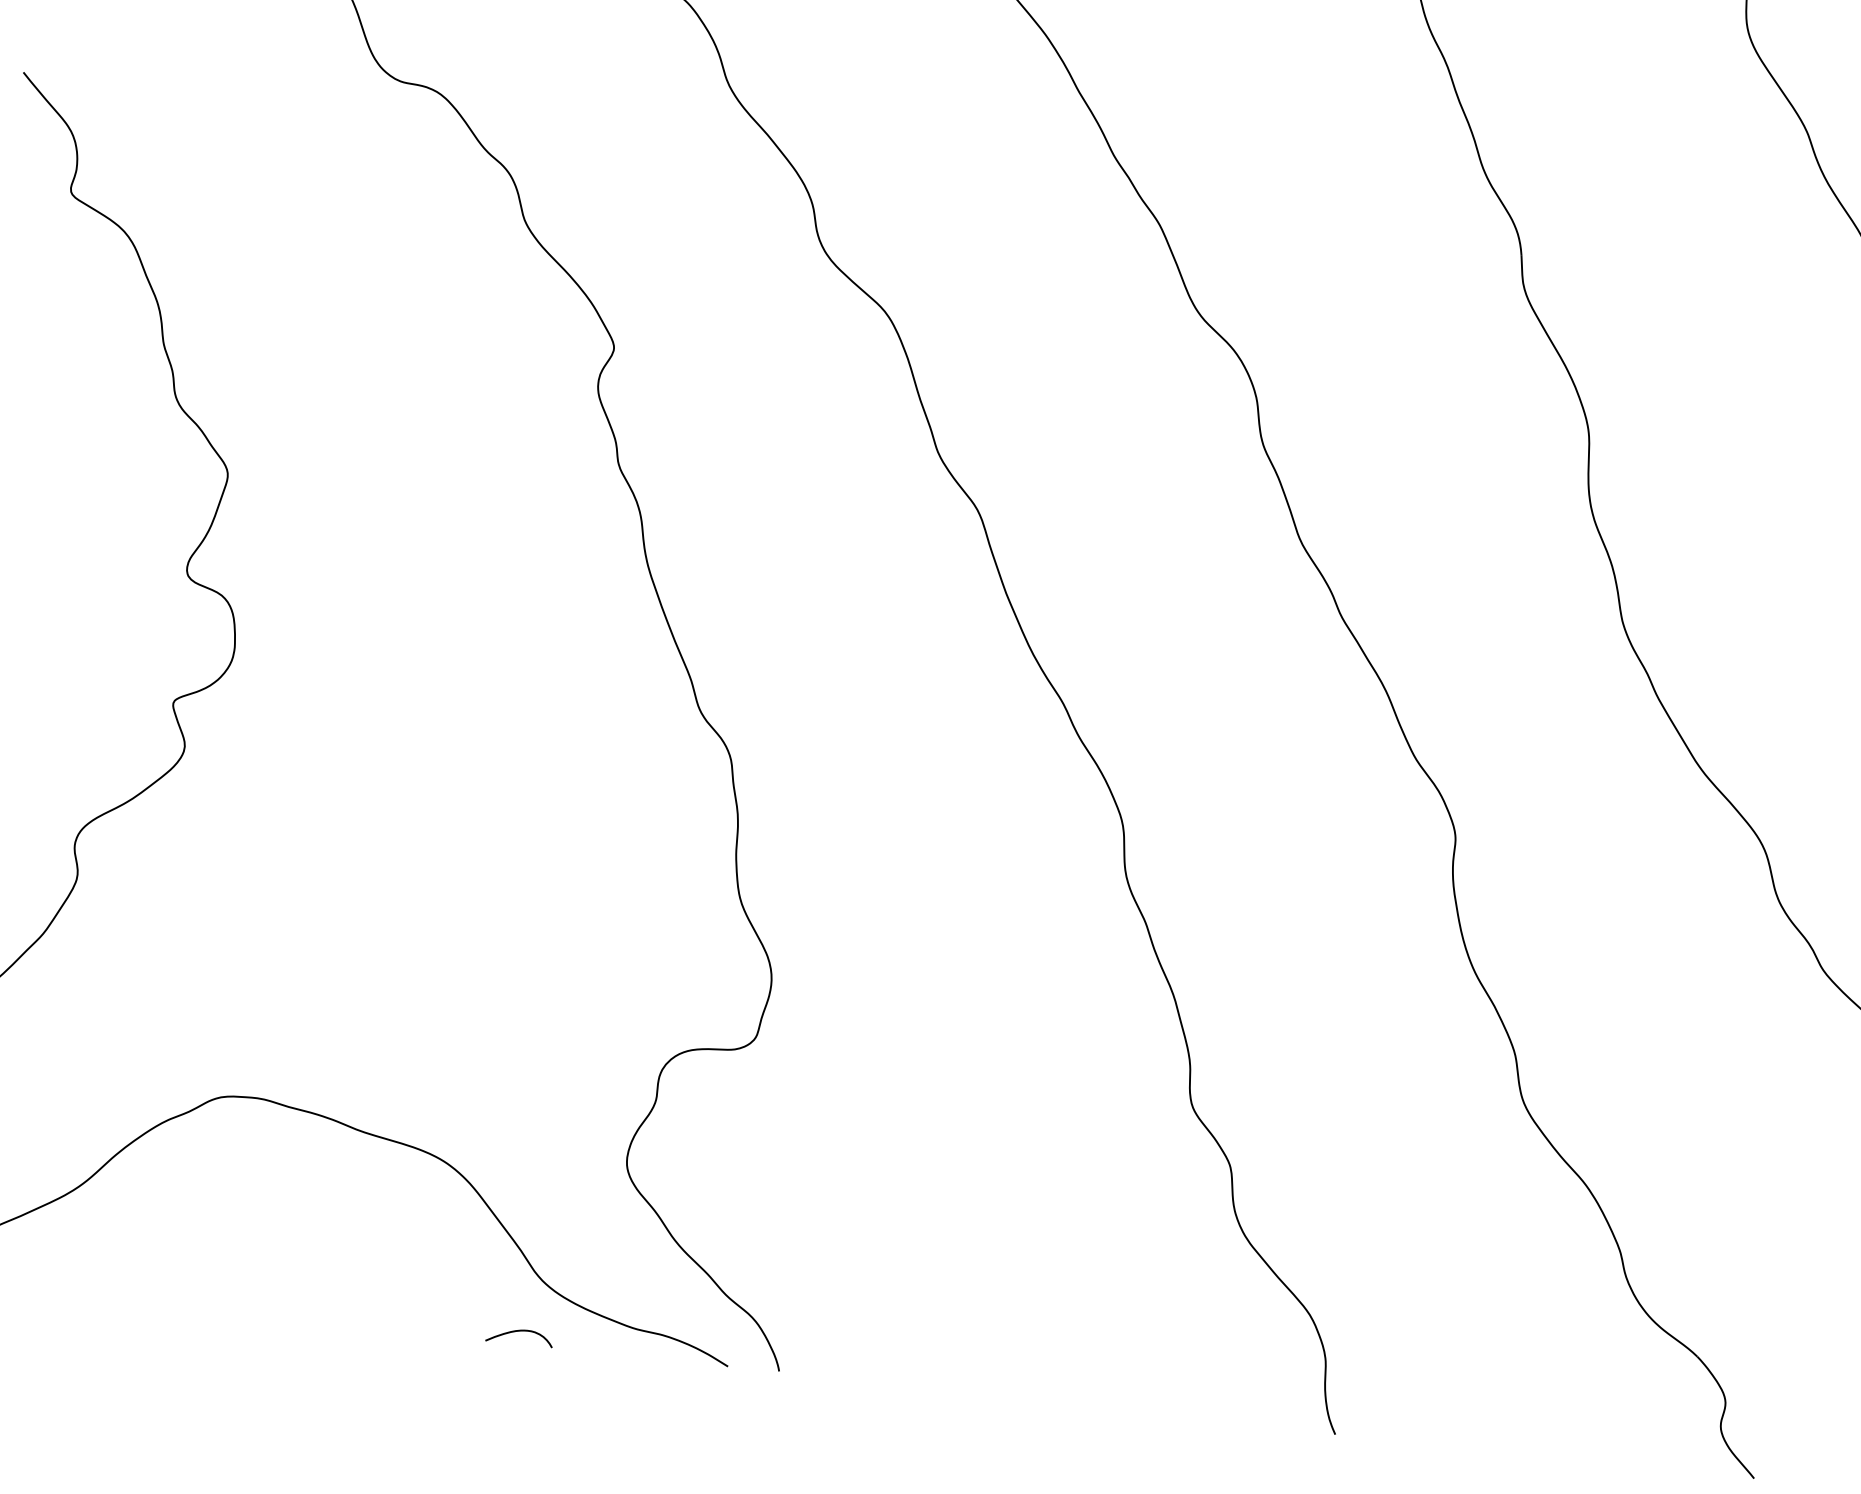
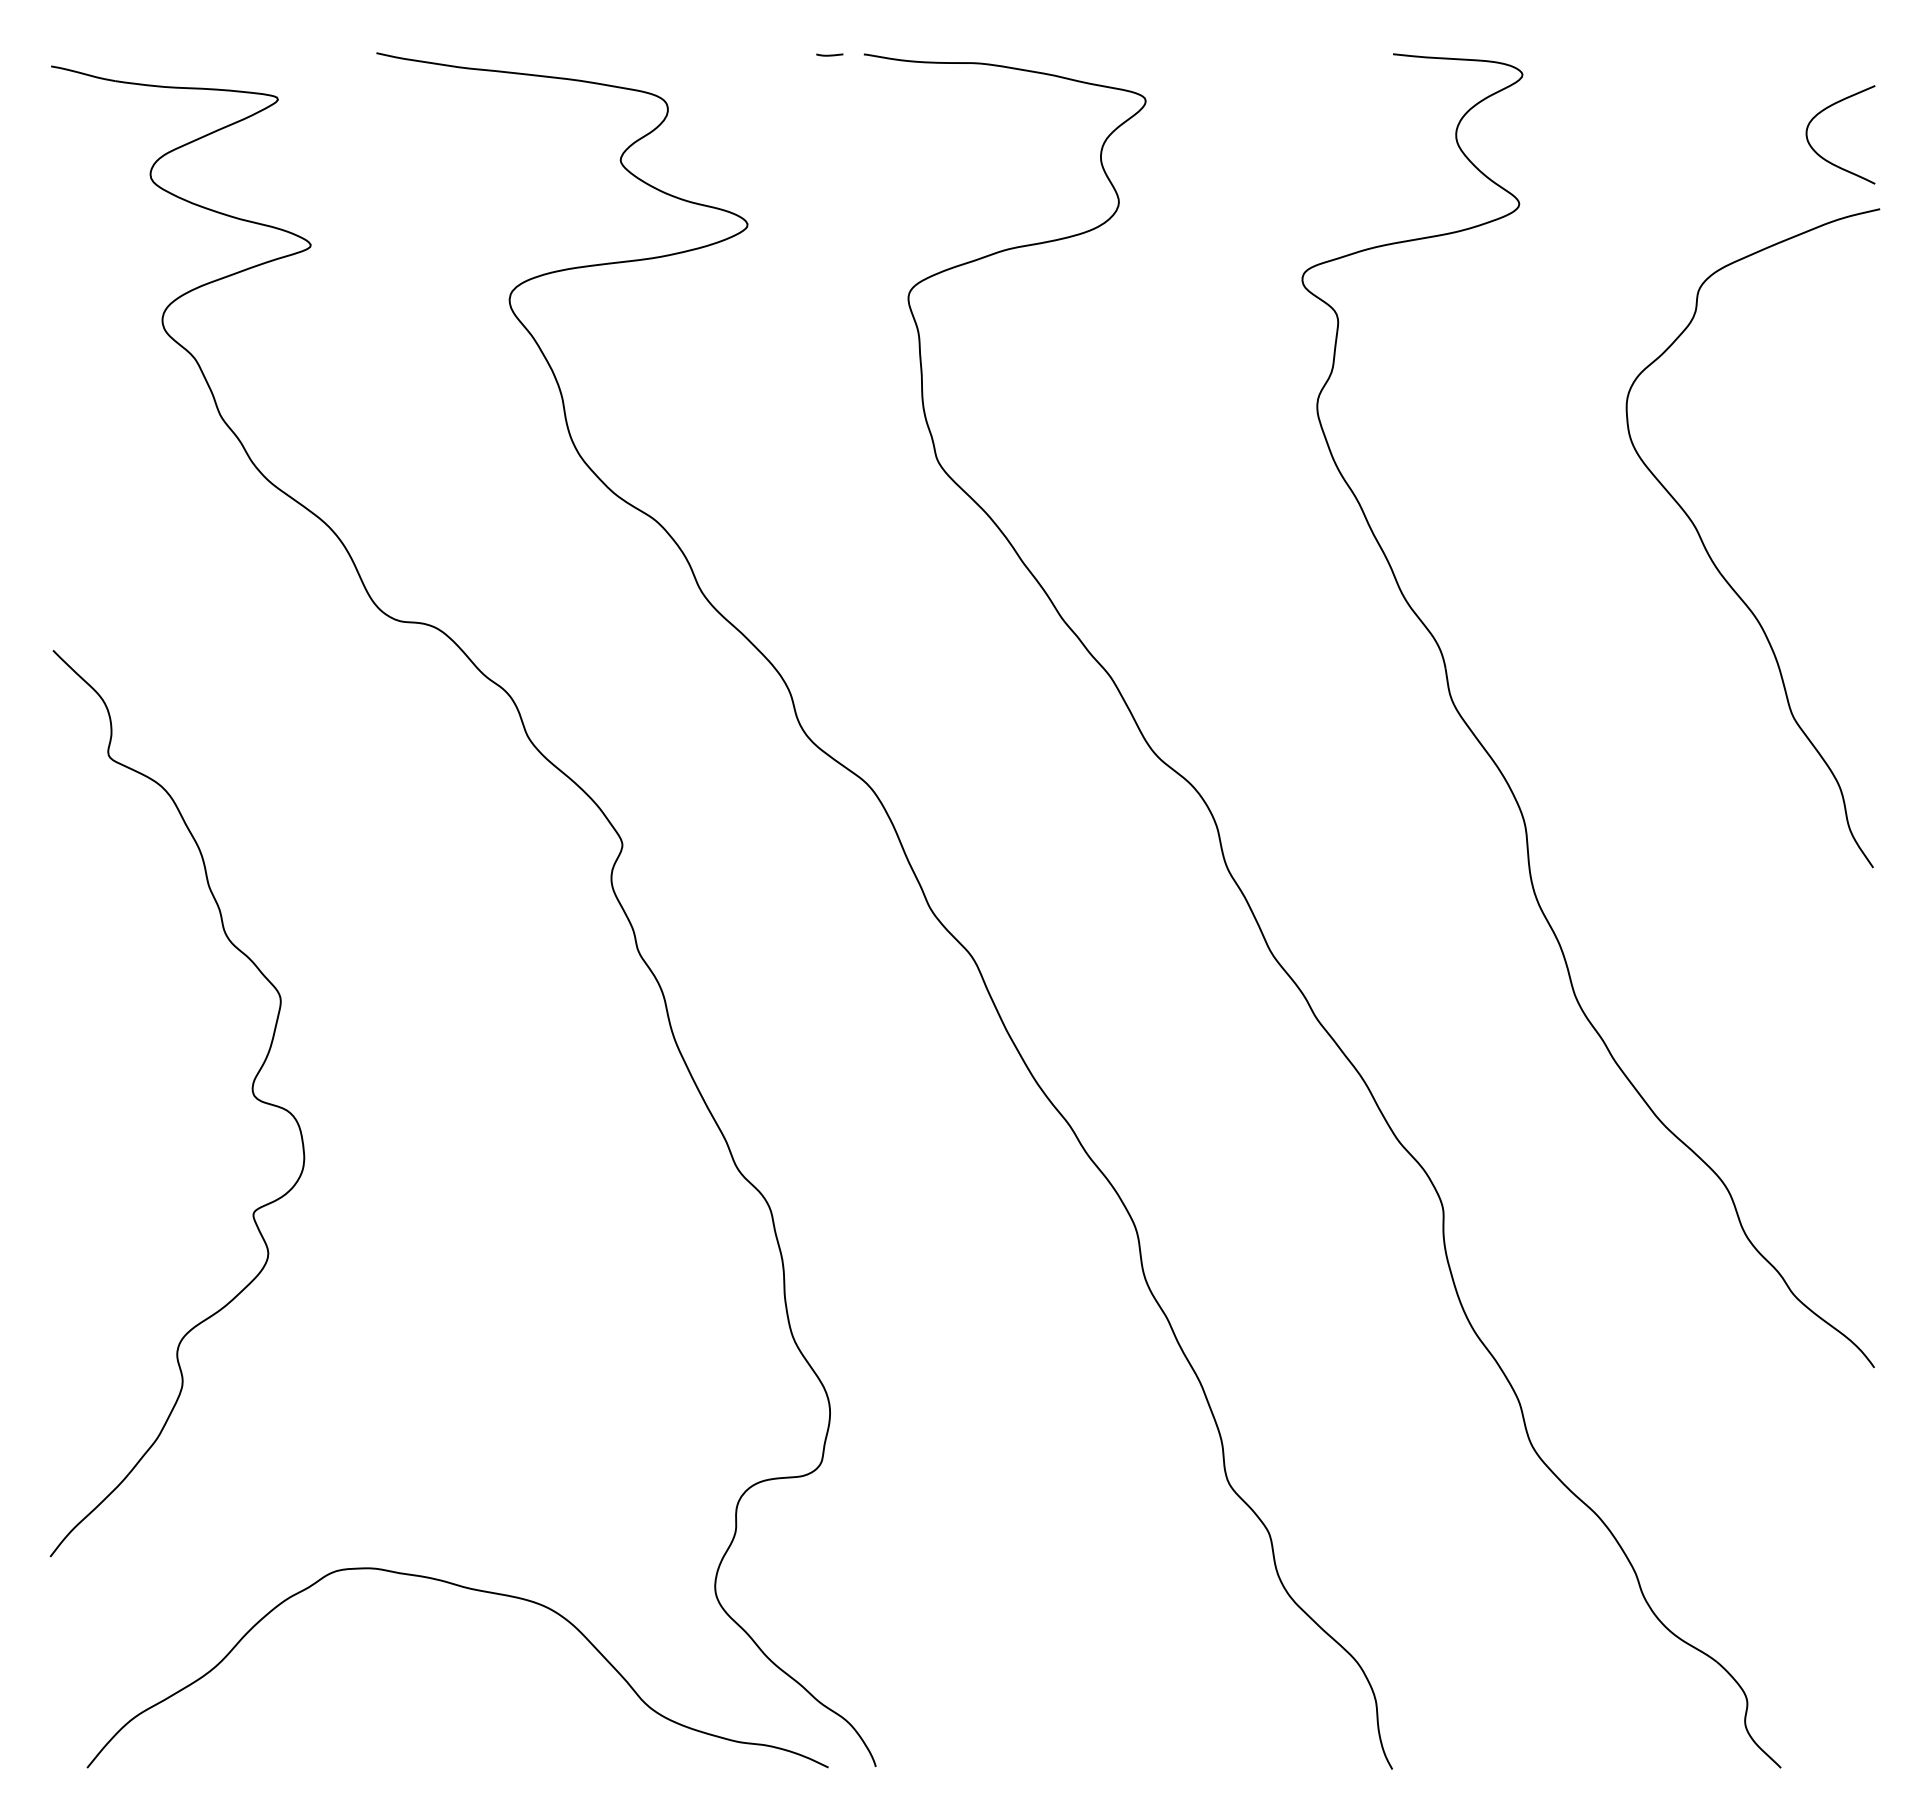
curve: (520, 1331) -> (634, 1756), removed

